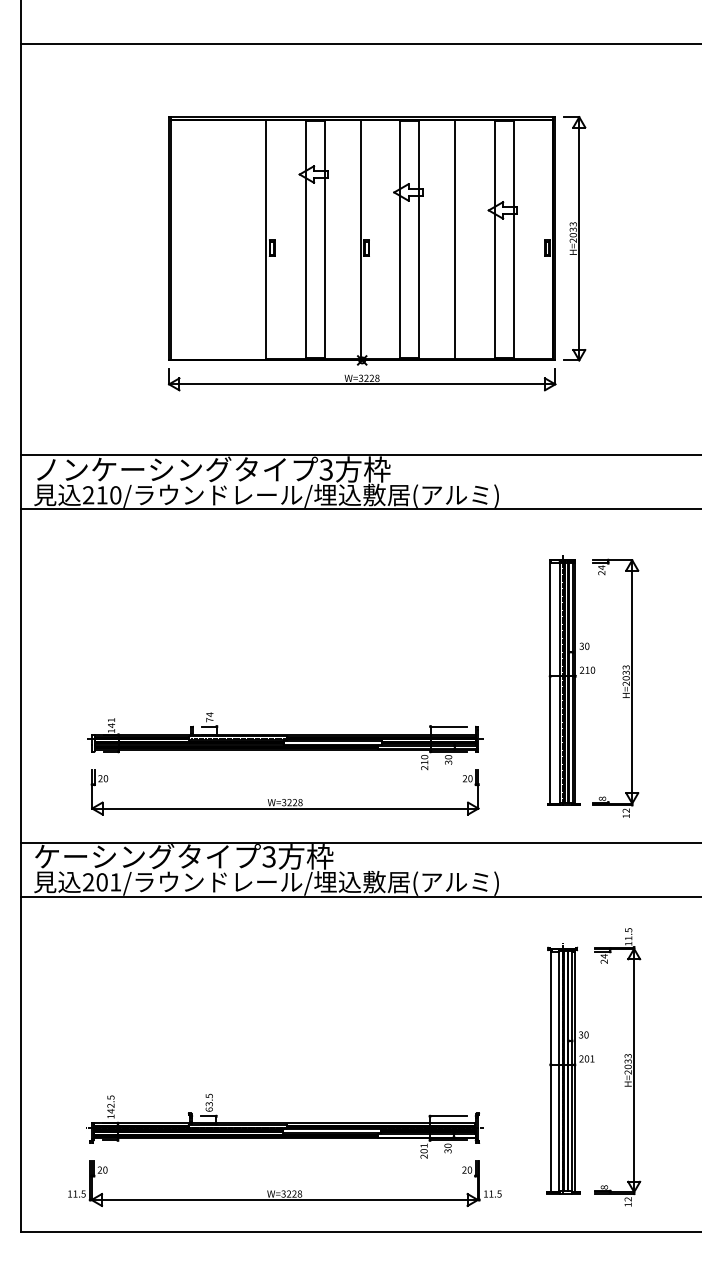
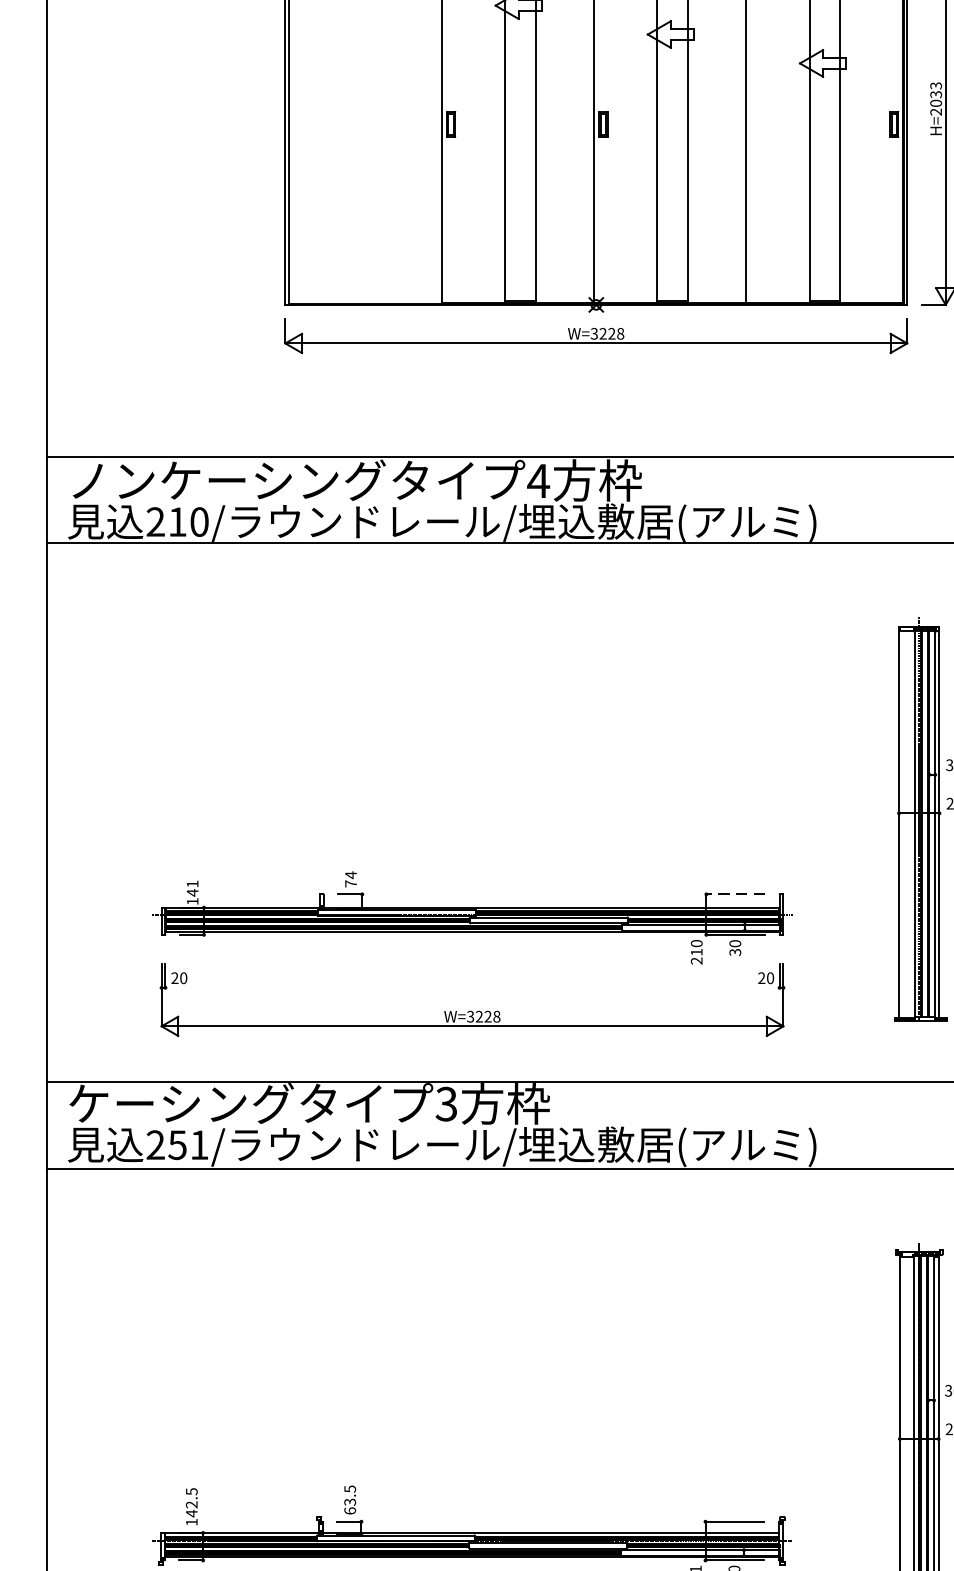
text: (326, 469) -> (538, 480), 3 -> 4
line: (448, 726) -> (735, 894), solid -> dashed
text: (101, 882) -> (176, 1145), 201/ -> 251/

